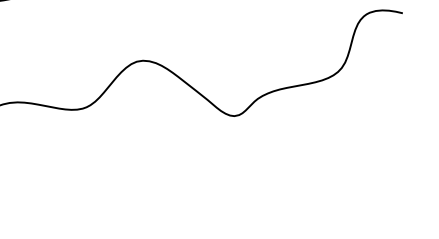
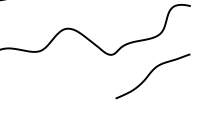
curve: (317, 157) -> (150, 74), added

